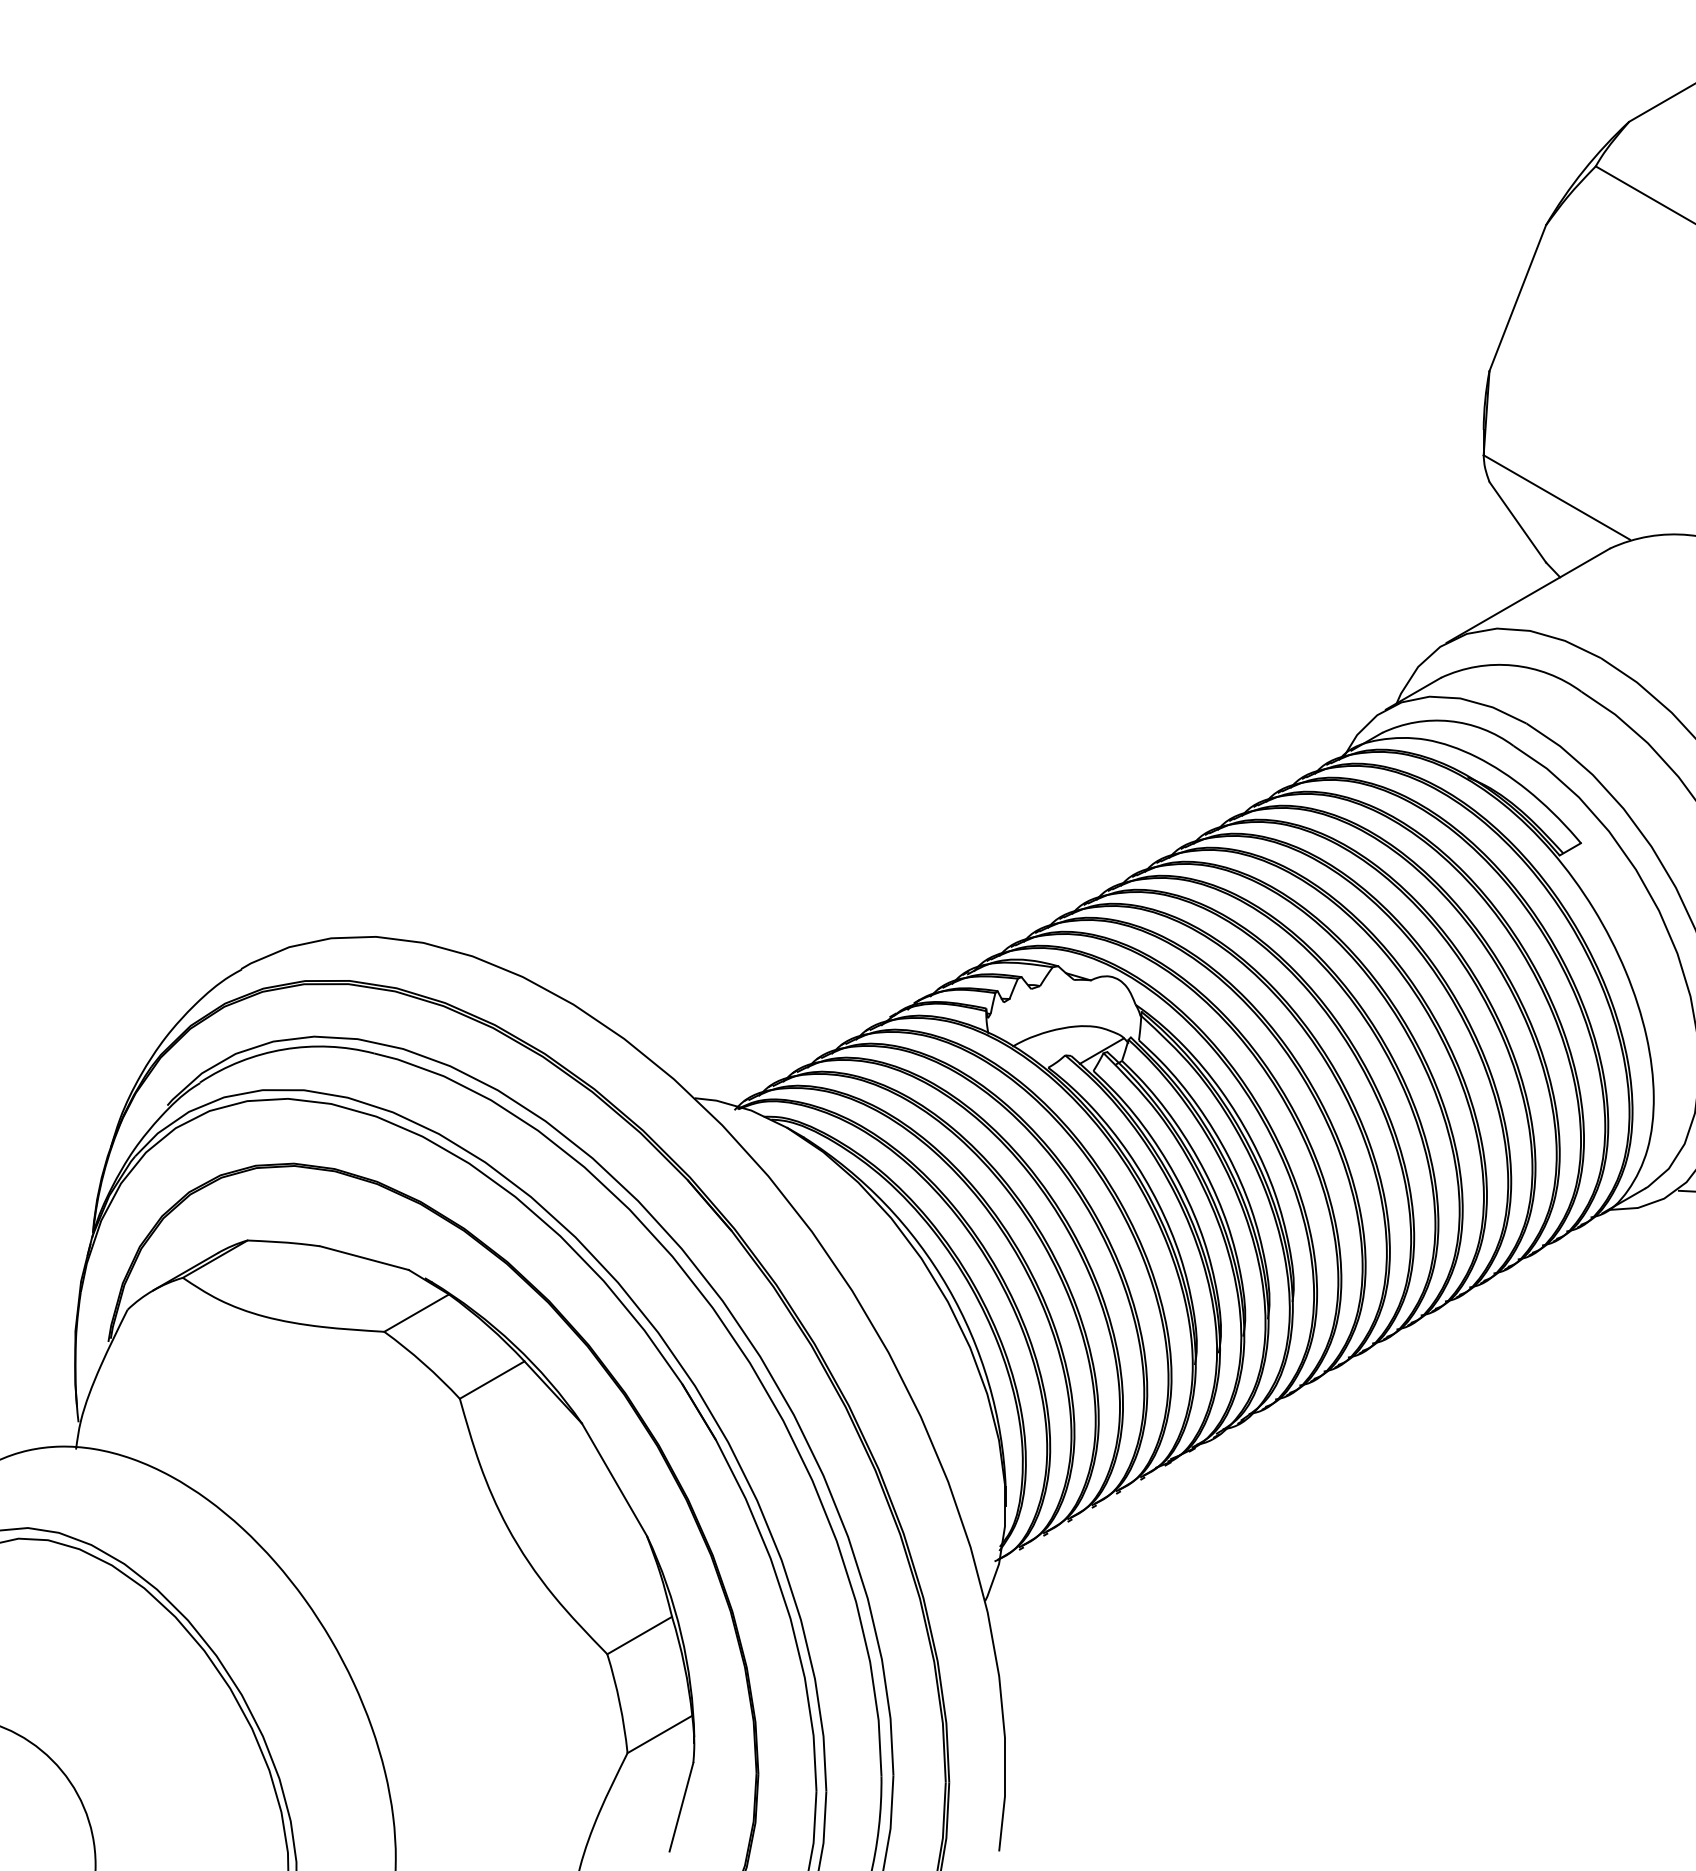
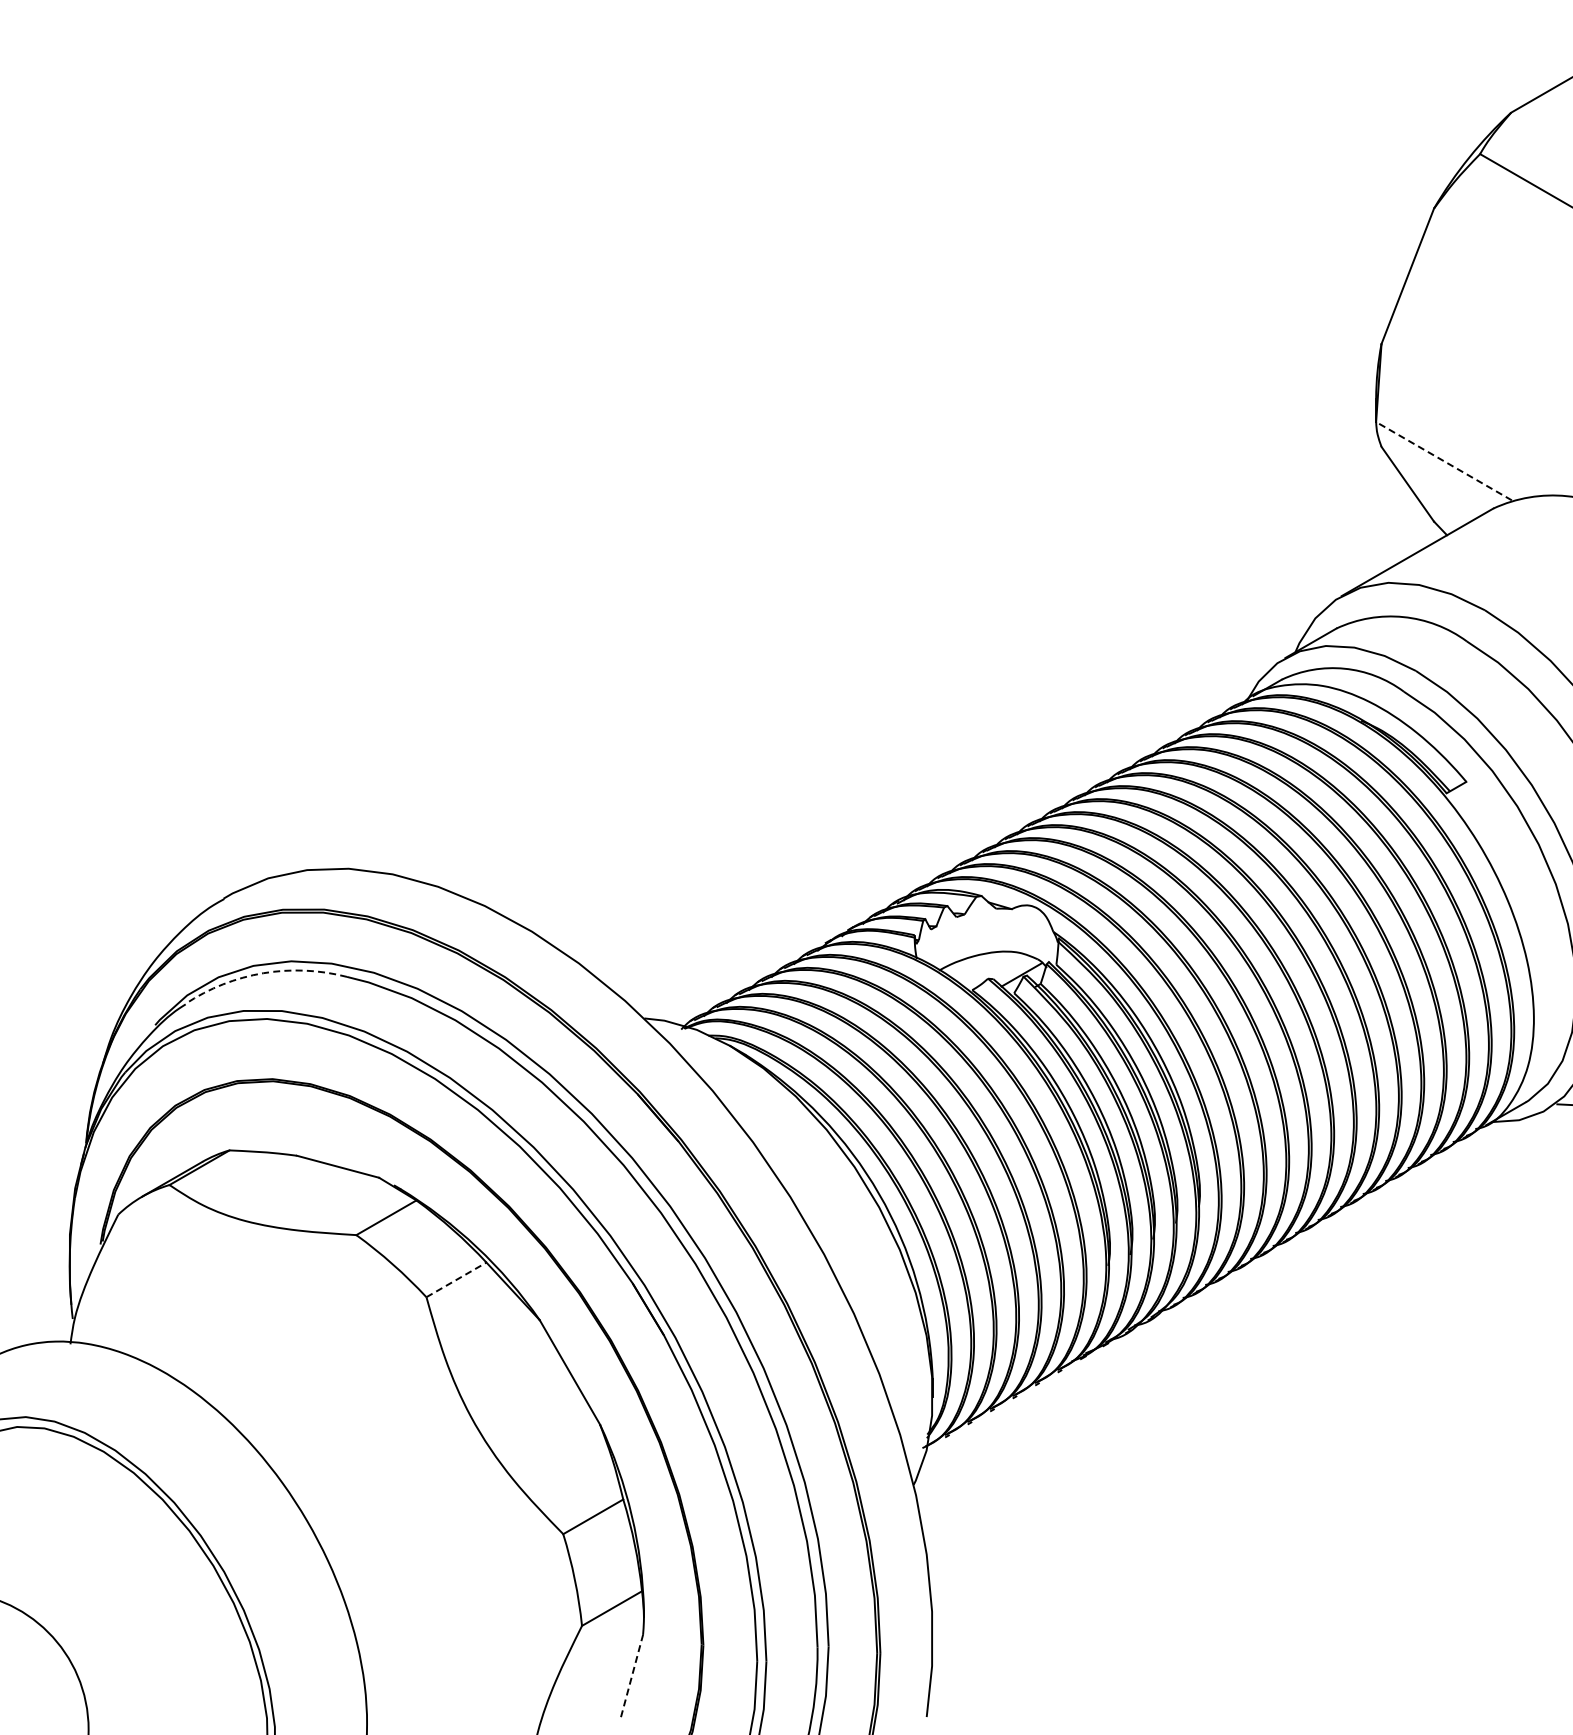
line: (1556, 496) -> (1443, 460), solid -> dashed
arc: (284, 1049) -> (263, 973), solid -> dashed
line: (492, 1379) -> (456, 1279), solid -> dashed
line: (681, 1807) -> (632, 1676), solid -> dashed

